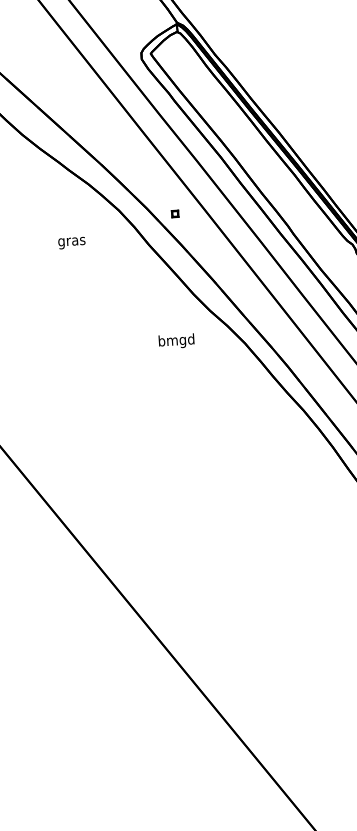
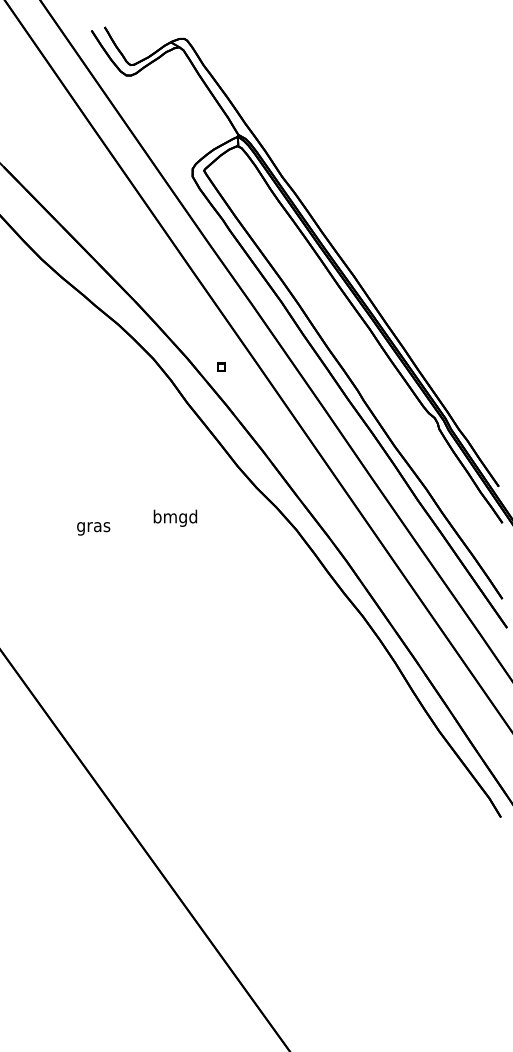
text: (71, 242) -> (93, 528), moved
text: (176, 340) -> (175, 517), moved

